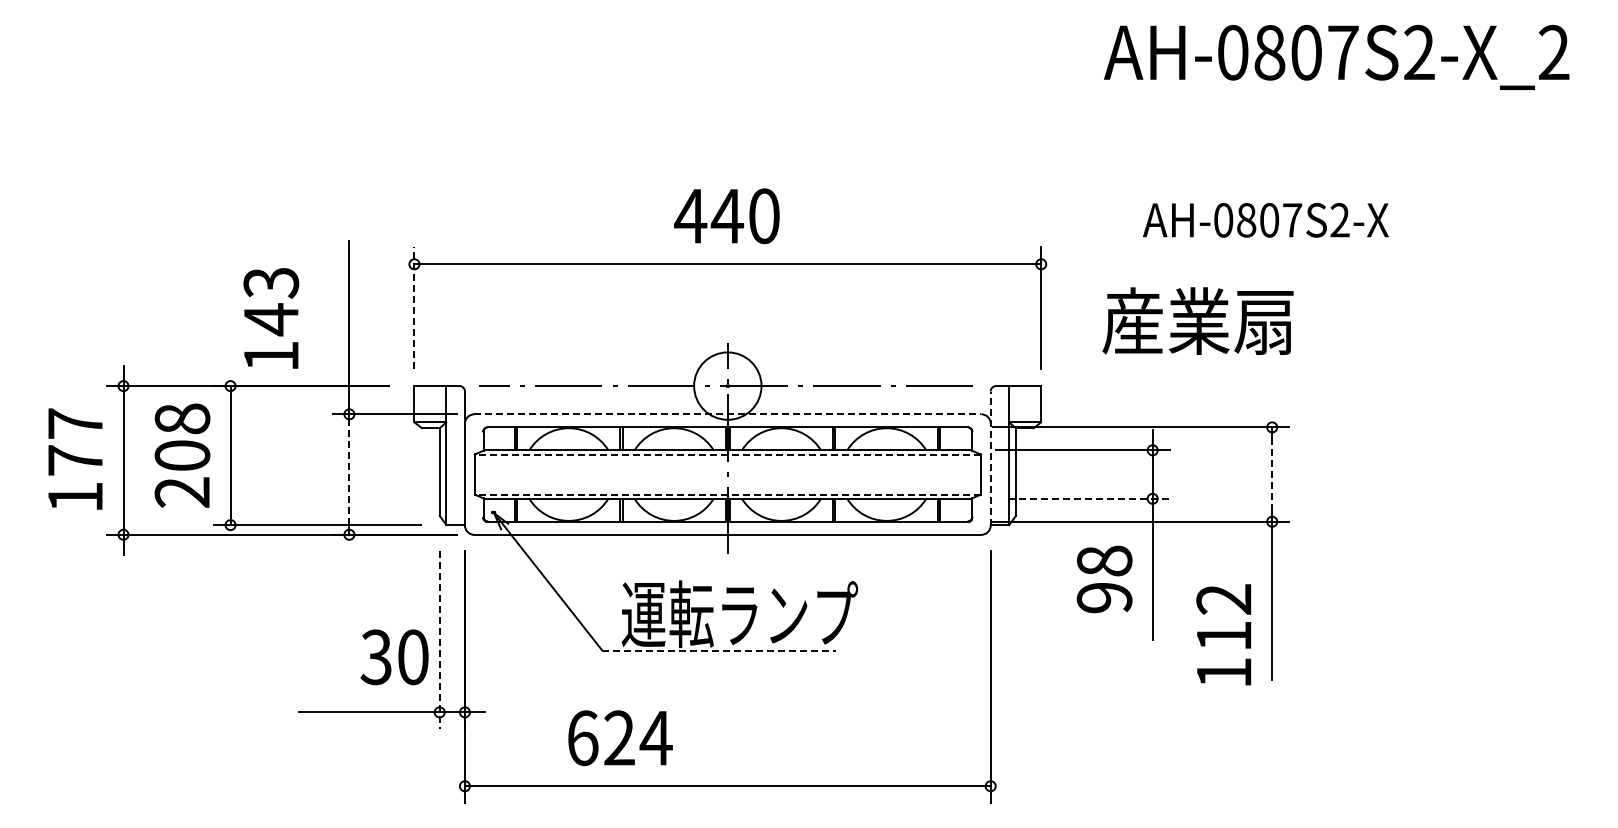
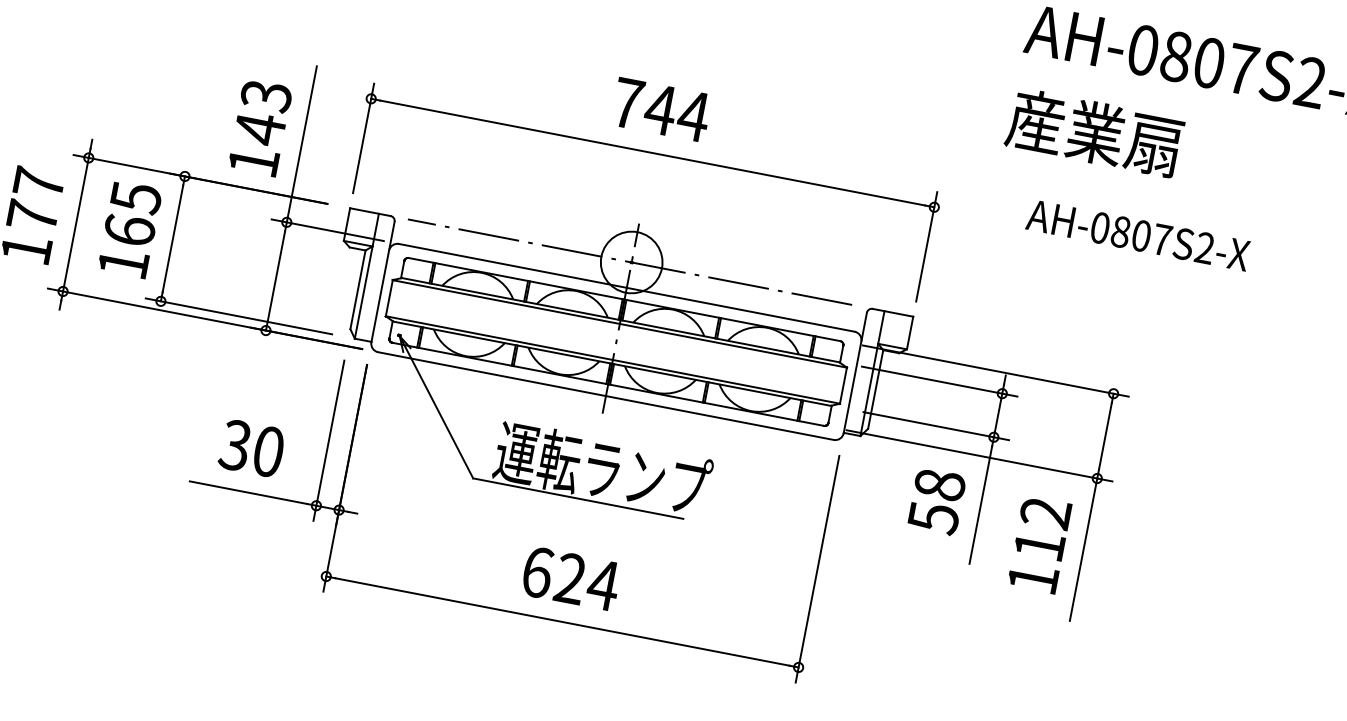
text: (727, 216) -> (660, 110), 440 -> 744
text: (1265, 220) -> (1137, 235), moved
line: (414, 308) -> (363, 138), dashed -> solid
text: (271, 318) -> (260, 127), moved
text: (1197, 320) -> (1094, 132), moved
line: (727, 414) -> (626, 287), dashed -> solid
line: (727, 454) -> (619, 323), dashed -> solid
text: (182, 455) -> (129, 230), 208 -> 165
line: (990, 458) -> (855, 372), dashed -> solid
line: (349, 474) -> (276, 276), dashed -> solid
line: (1272, 475) -> (1105, 437), dashed -> solid
line: (727, 494) -> (612, 359), dashed -> solid
line: (1089, 498) -> (937, 426), dashed -> solid
text: (1104, 598) -> (933, 518), 98 -> 58
text: (1223, 634) -> (1039, 544), moved
line: (439, 640) -> (328, 441), dashed -> solid
line: (719, 650) -> (578, 498), dashed -> solid
text: (394, 657) -> (251, 448), moved
text: (620, 738) -> (571, 579), moved

